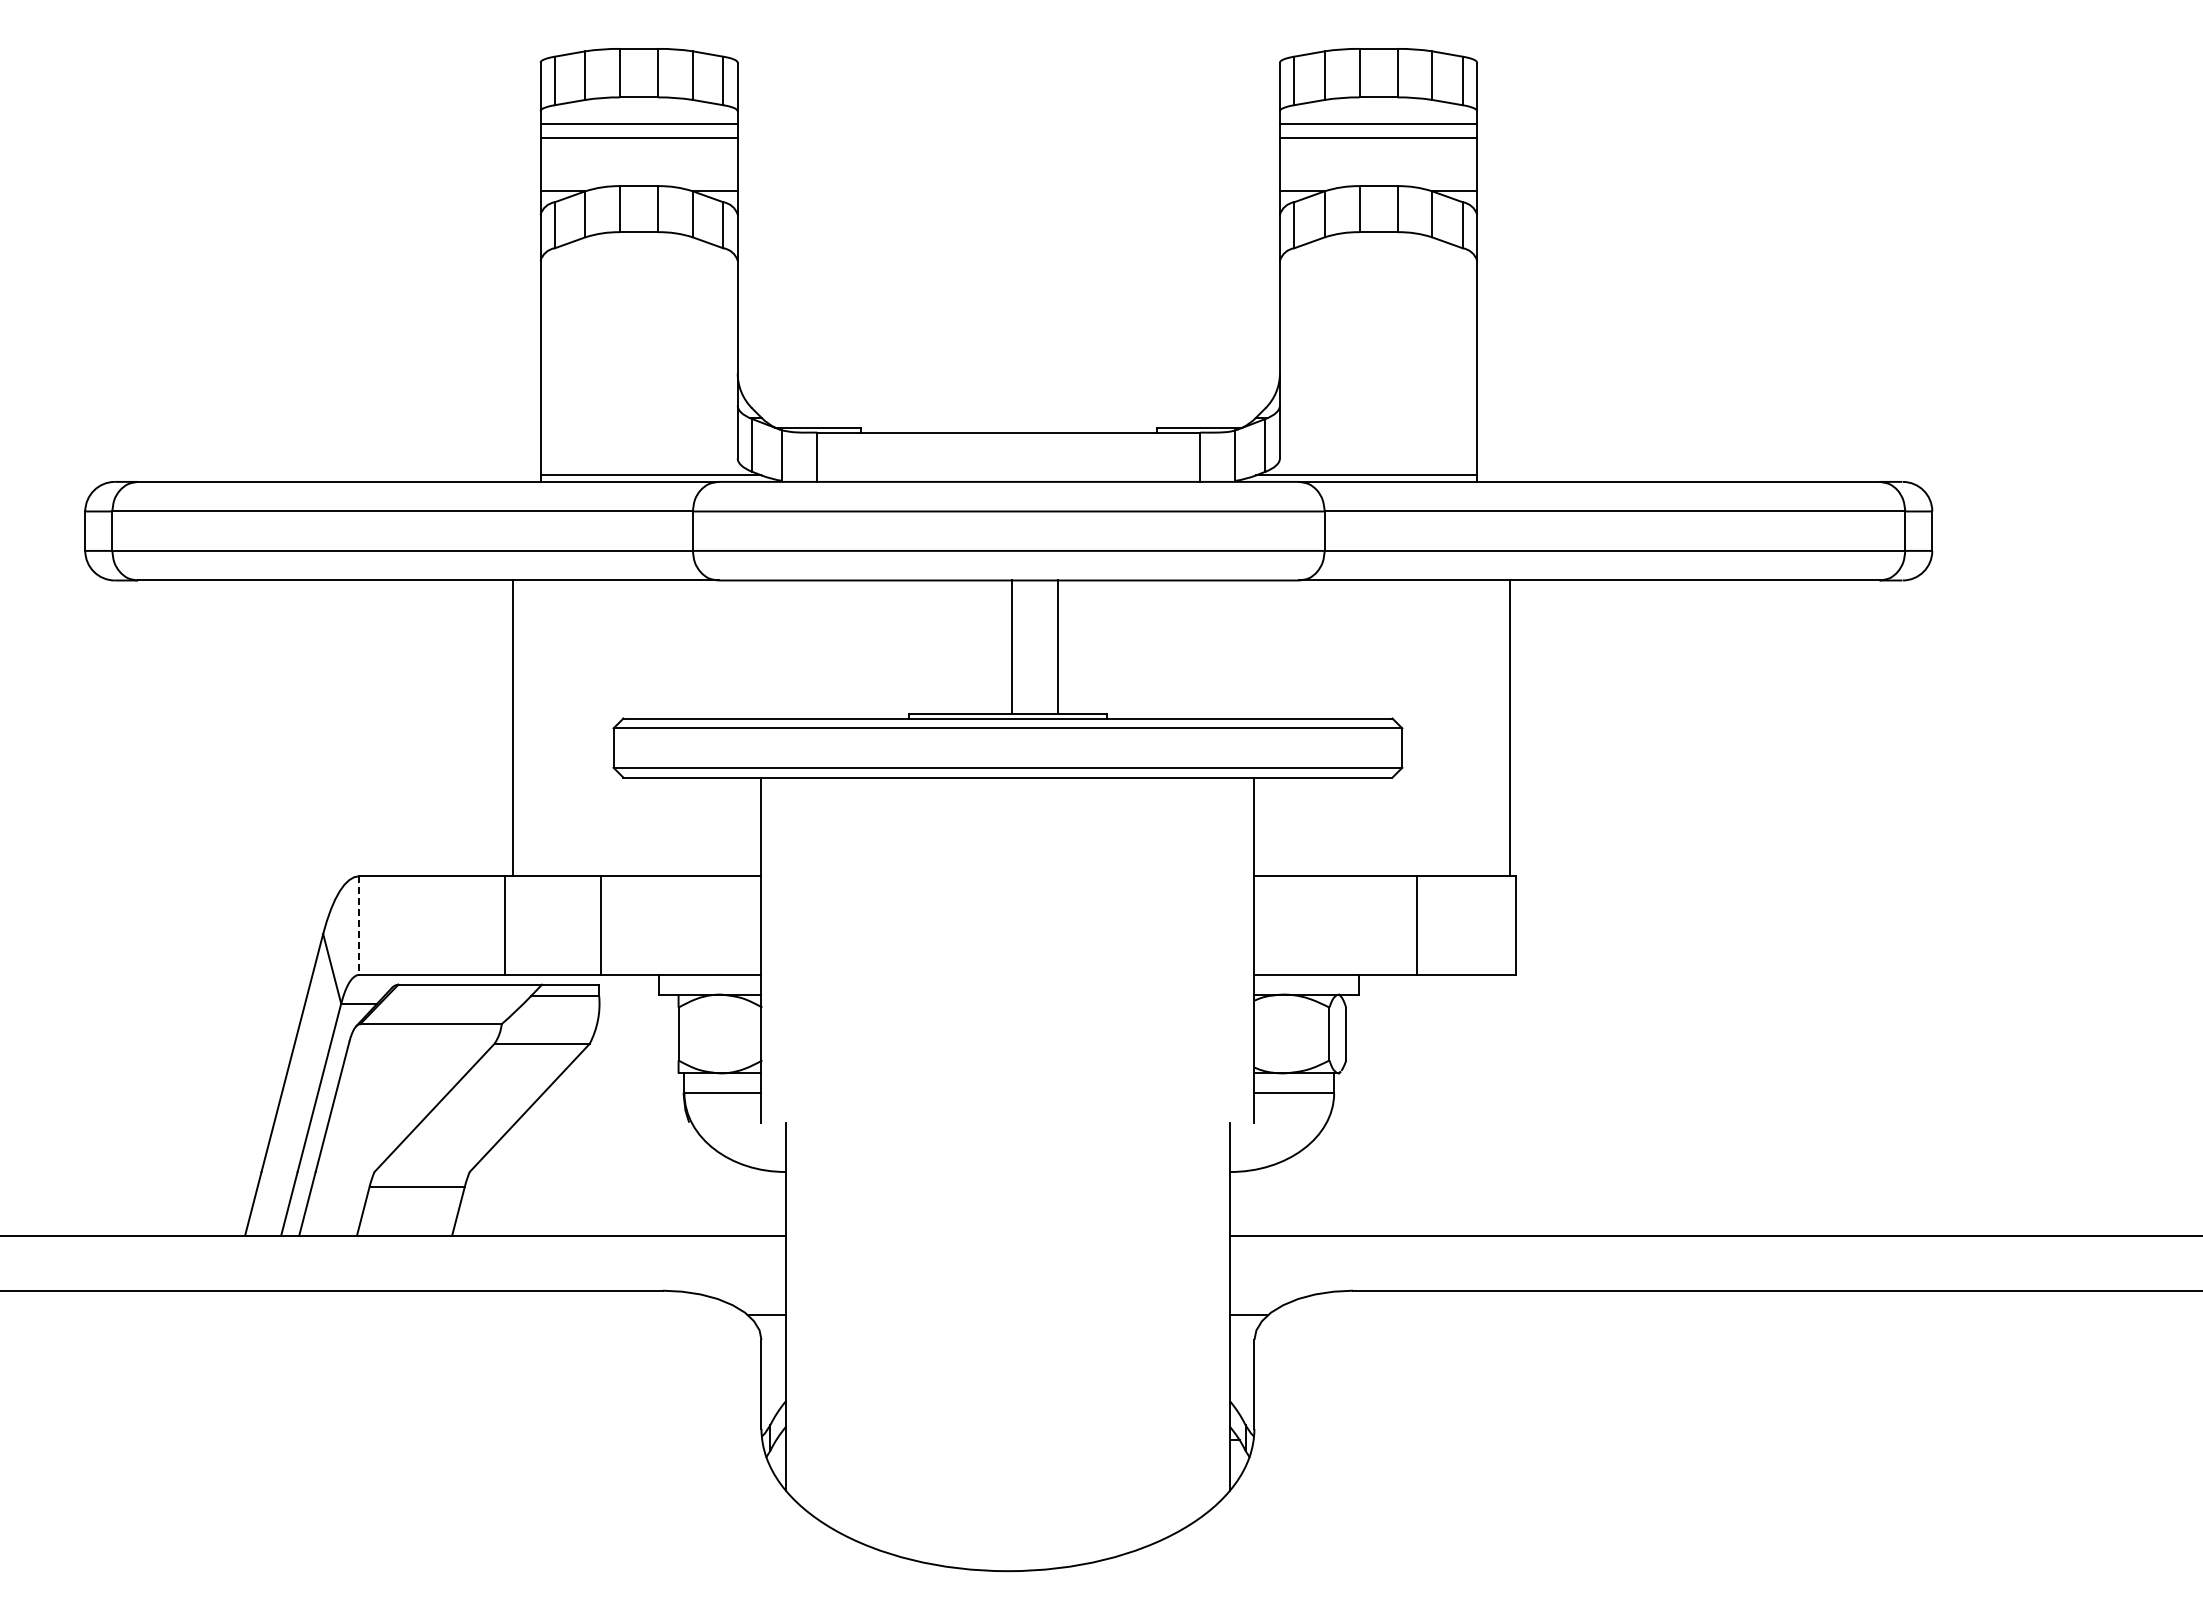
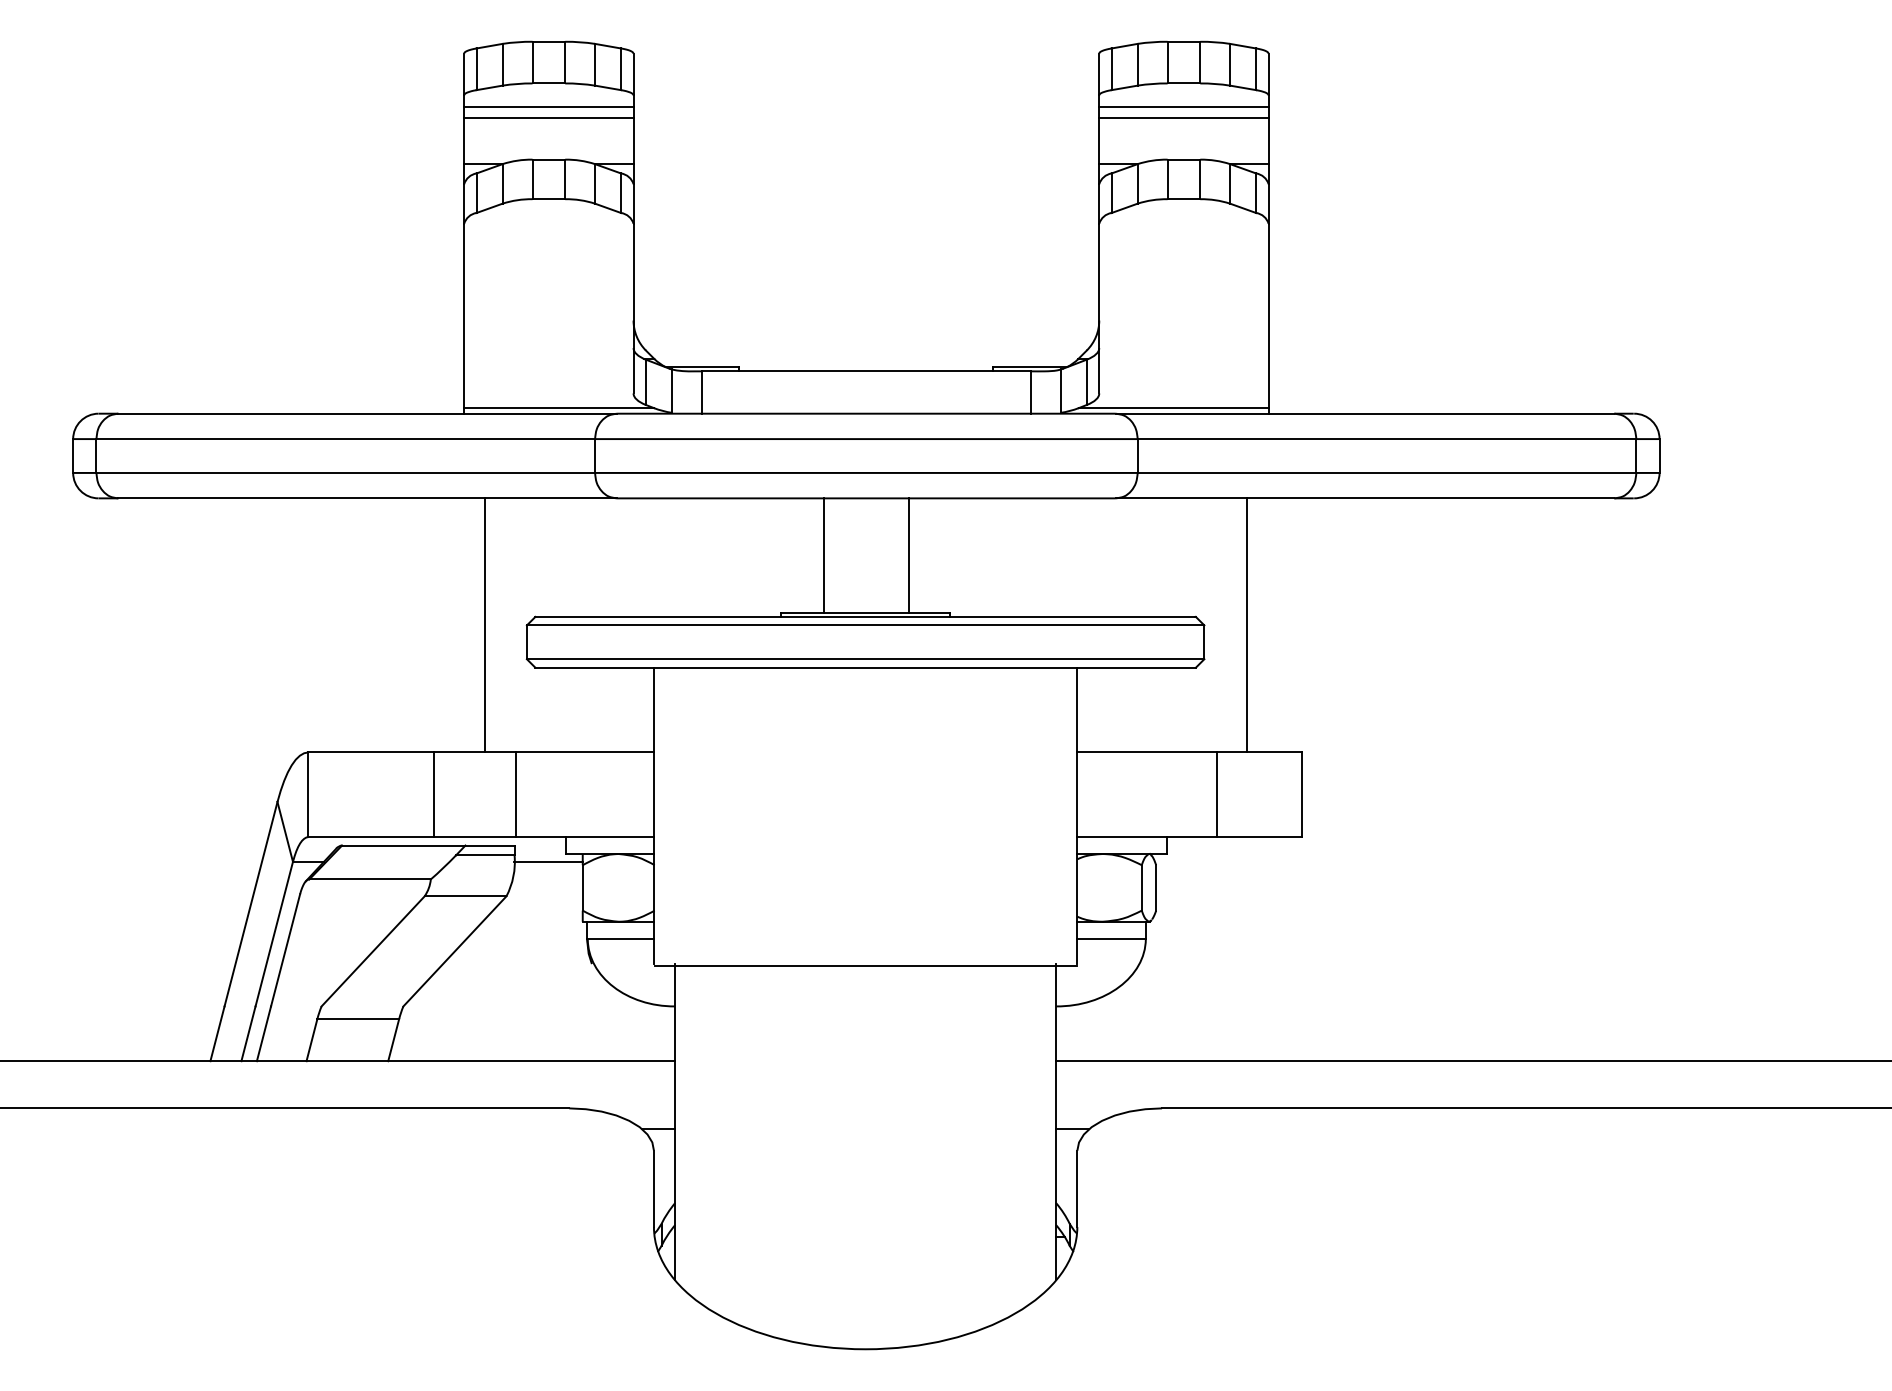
line: (1011, 646) -> (824, 555), moved
line: (513, 728) -> (485, 625), moved
line: (1510, 728) -> (1247, 625), moved
line: (359, 926) -> (308, 795), dashed -> solid
line: (638, 1003) -> (548, 861), added
line: (1008, 1125) -> (866, 966), added

